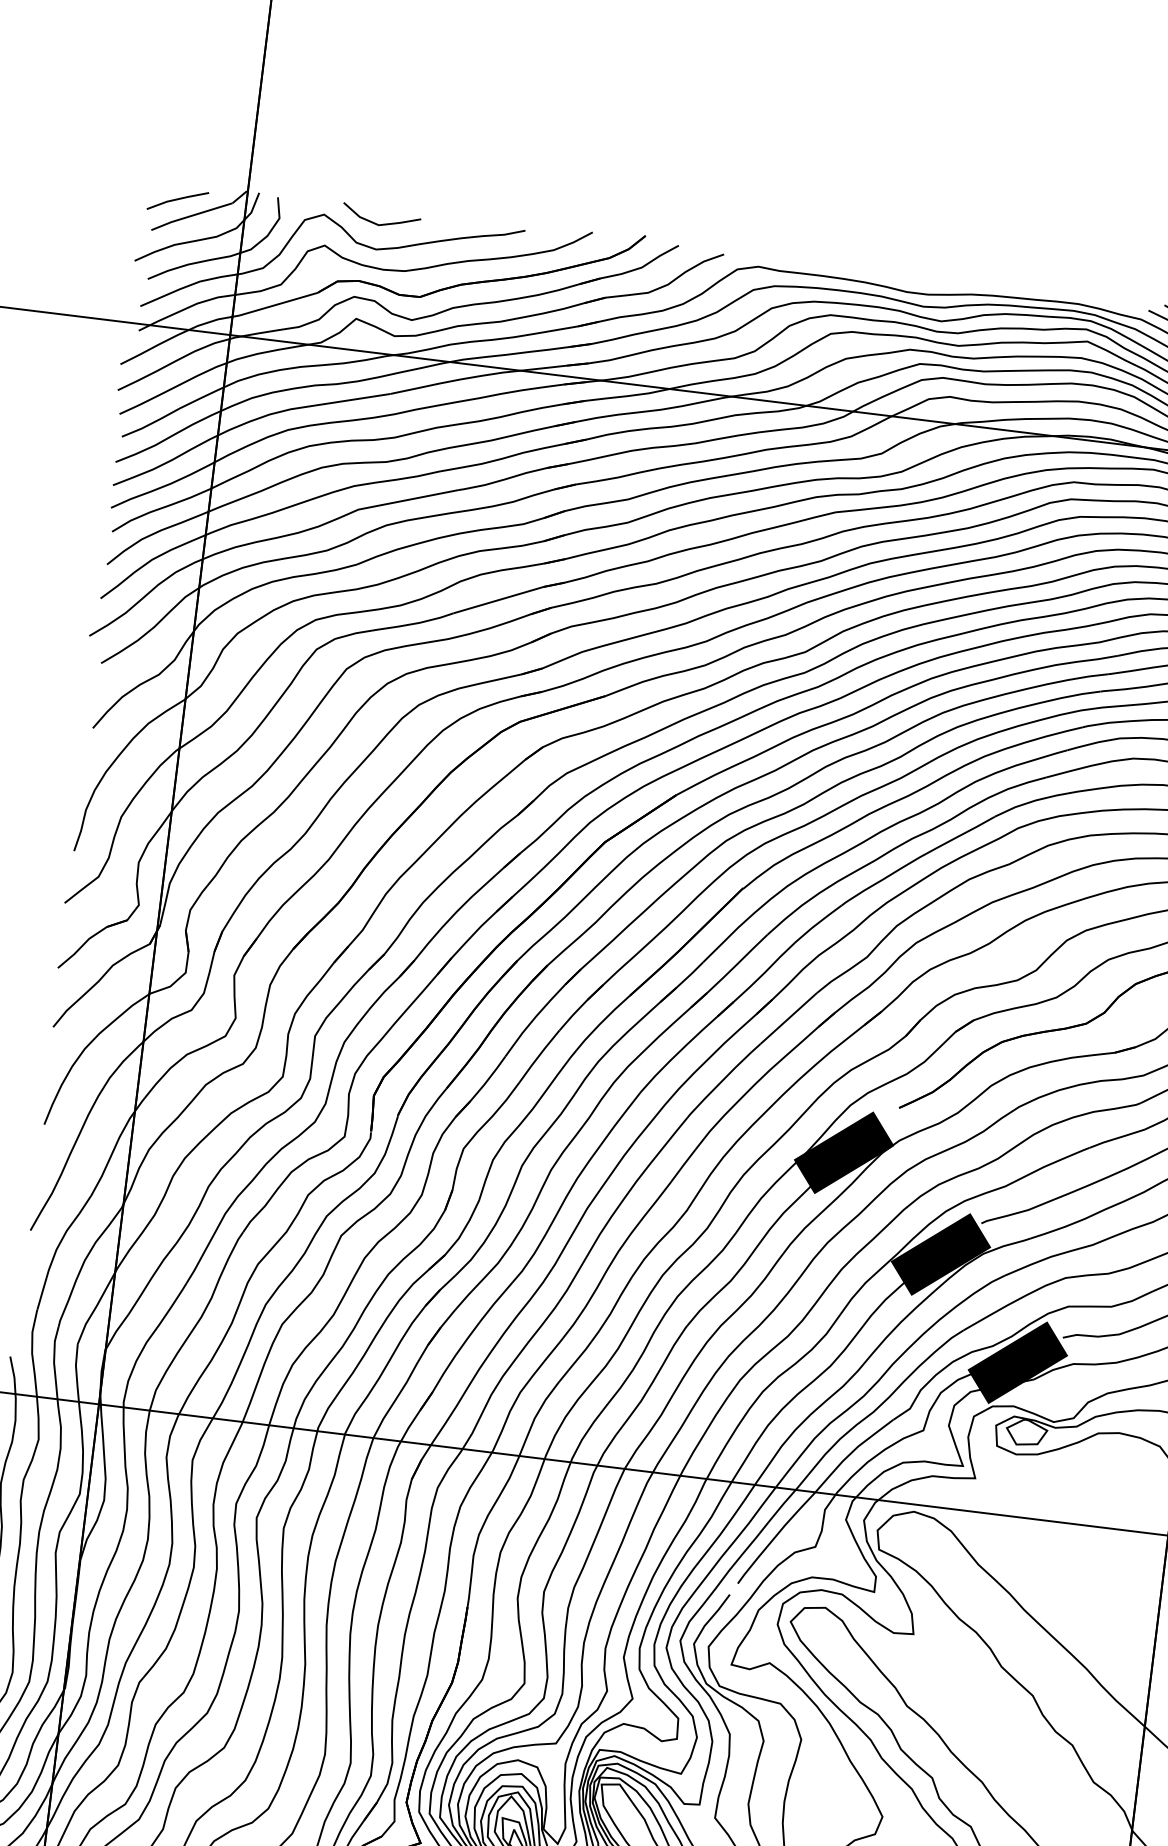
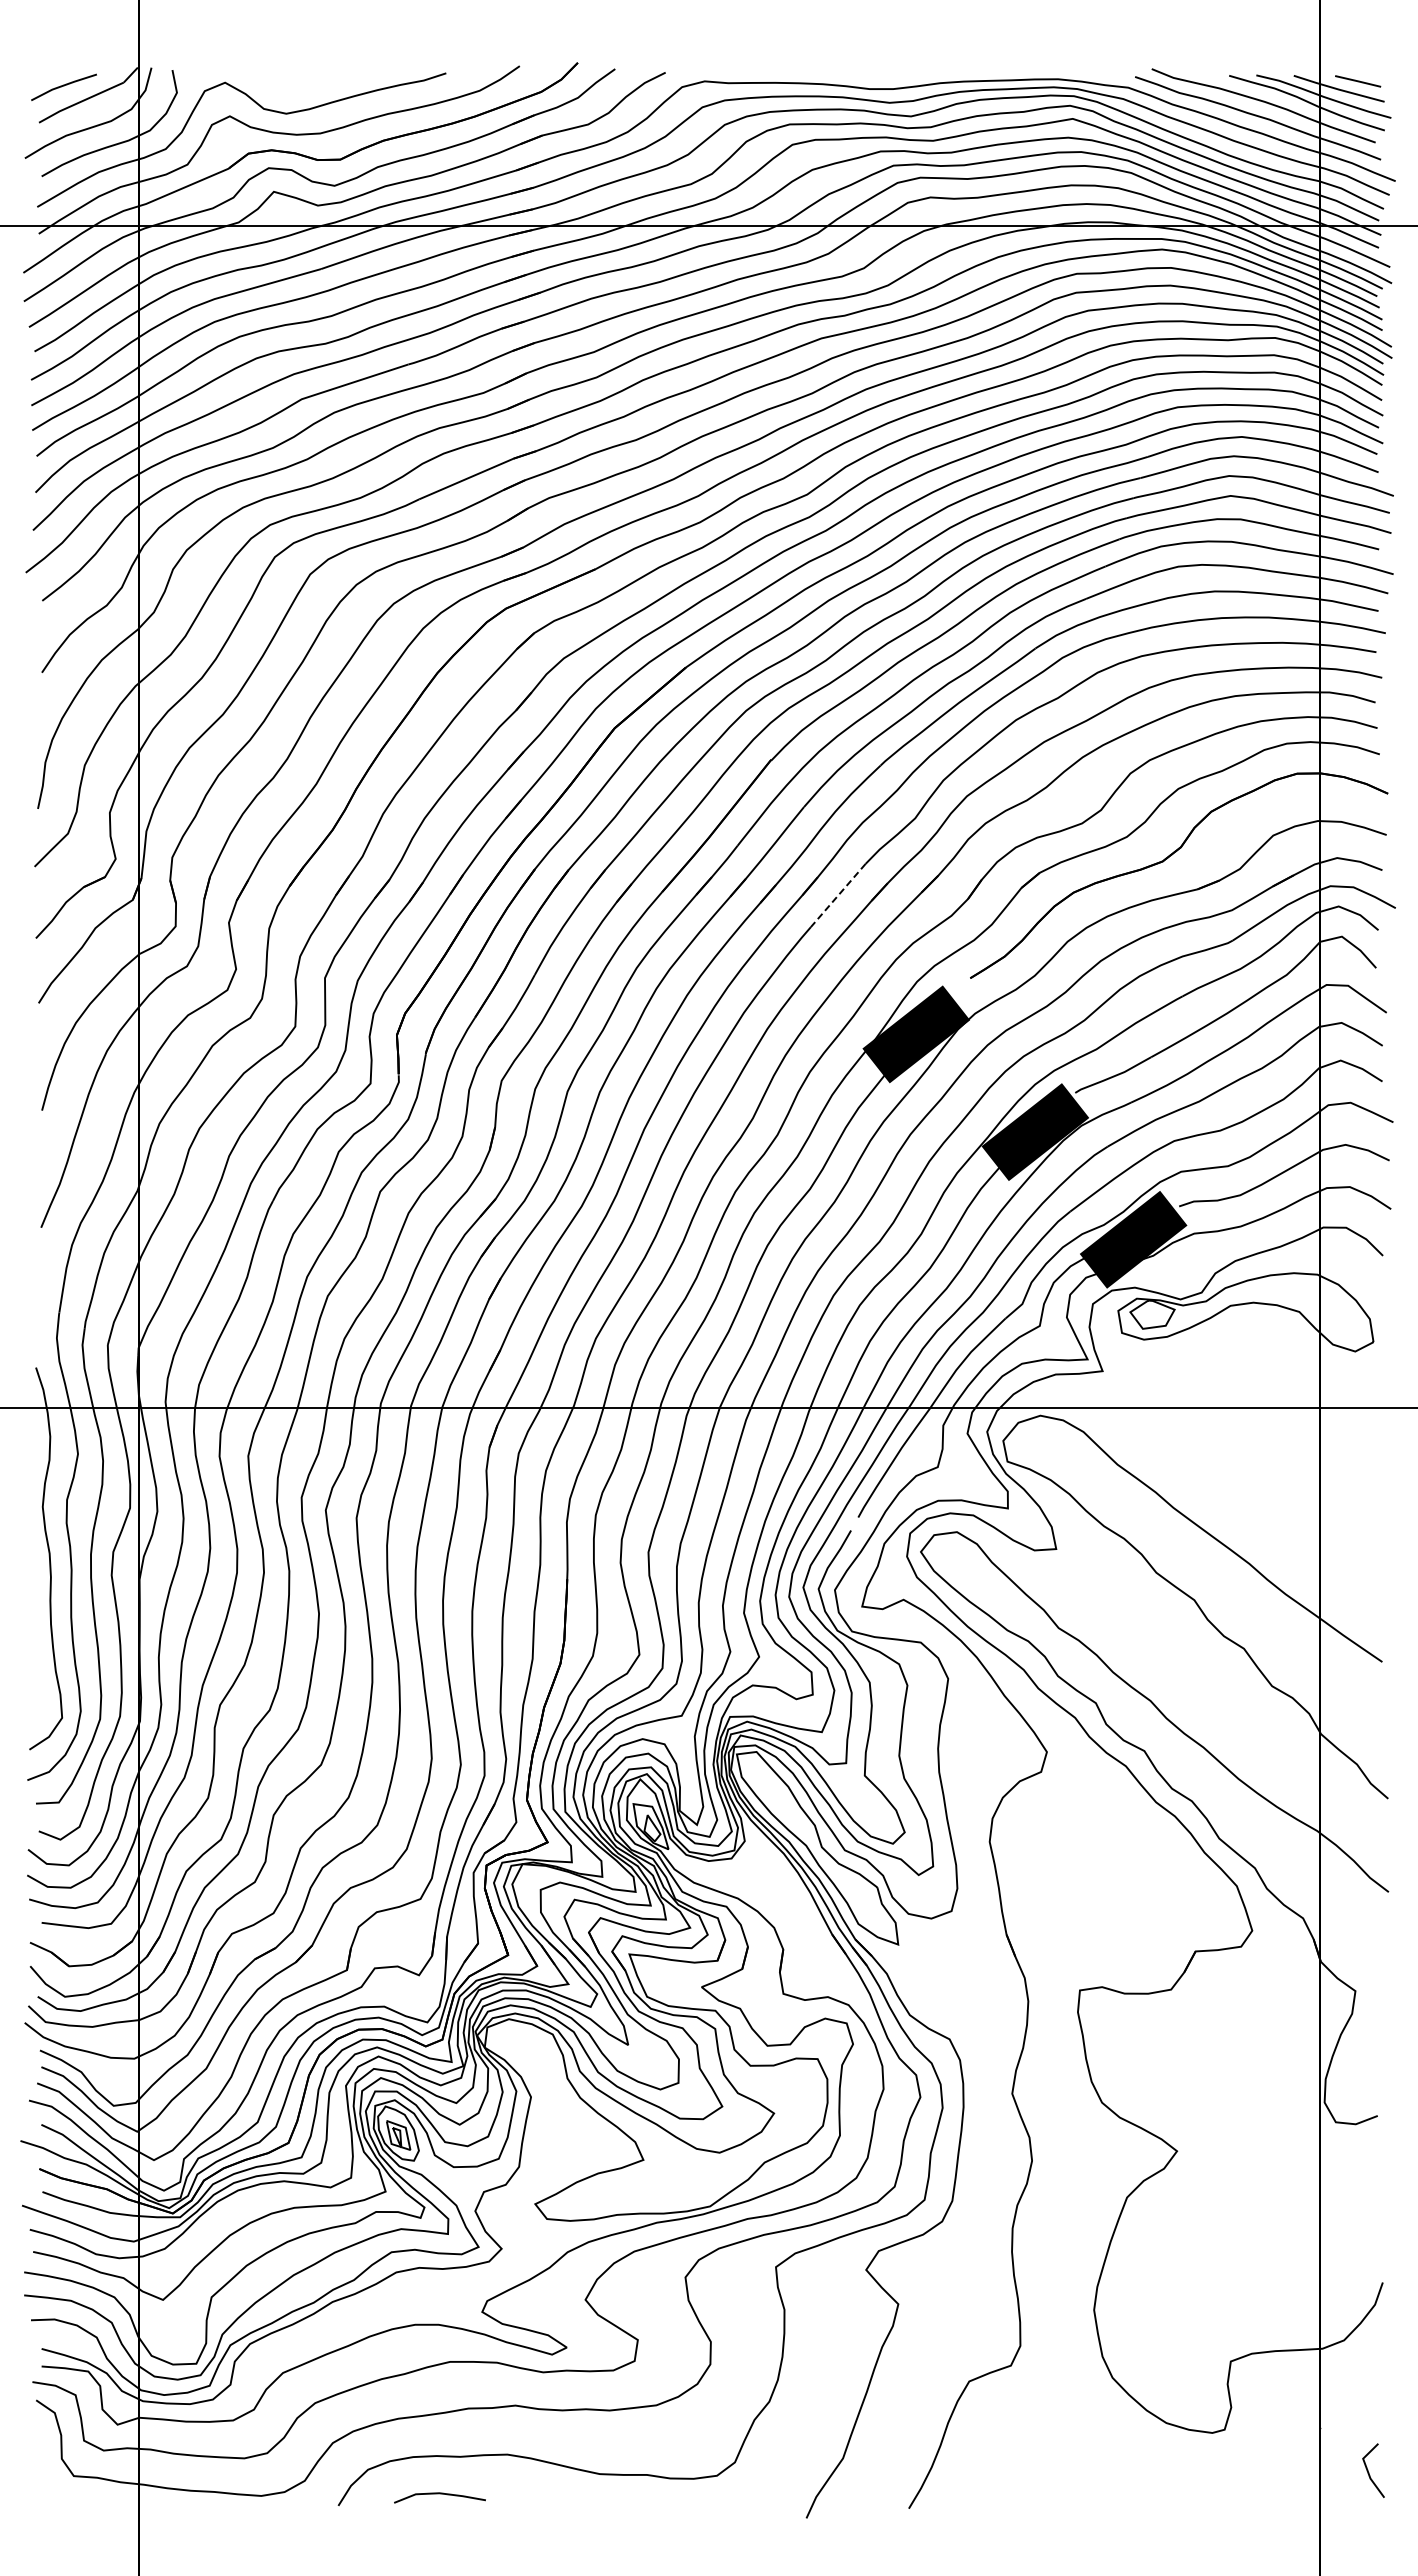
line: (384, 223) -> (291, 84), removed
line: (789, 1018) -> (838, 895), solid -> dashed

